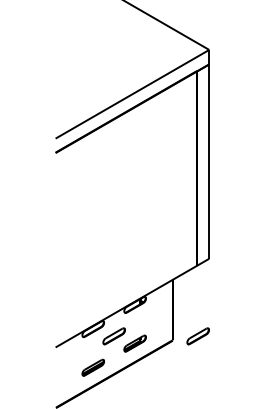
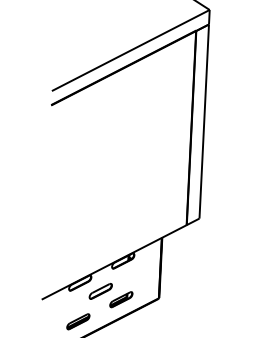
part: (197, 336) -> (183, 295), removed

